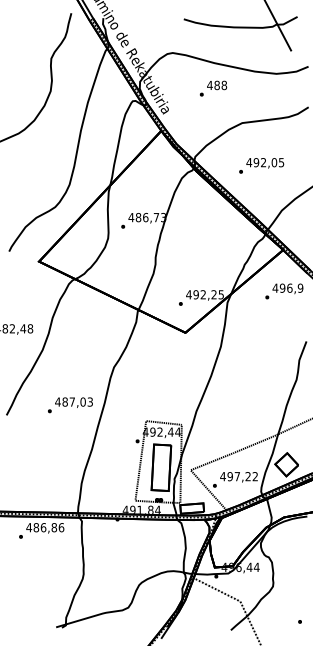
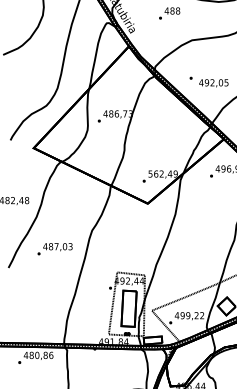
text: (265, 163) -> (214, 83), moved
text: (205, 294) -> (163, 173), 492,25 -> 562,49
text: (70, 405) -> (55, 249), moved
text: (237, 476) -> (188, 315), 497,22 -> 499,22
text: (43, 527) -> (37, 355), 486,86 -> 480,86

